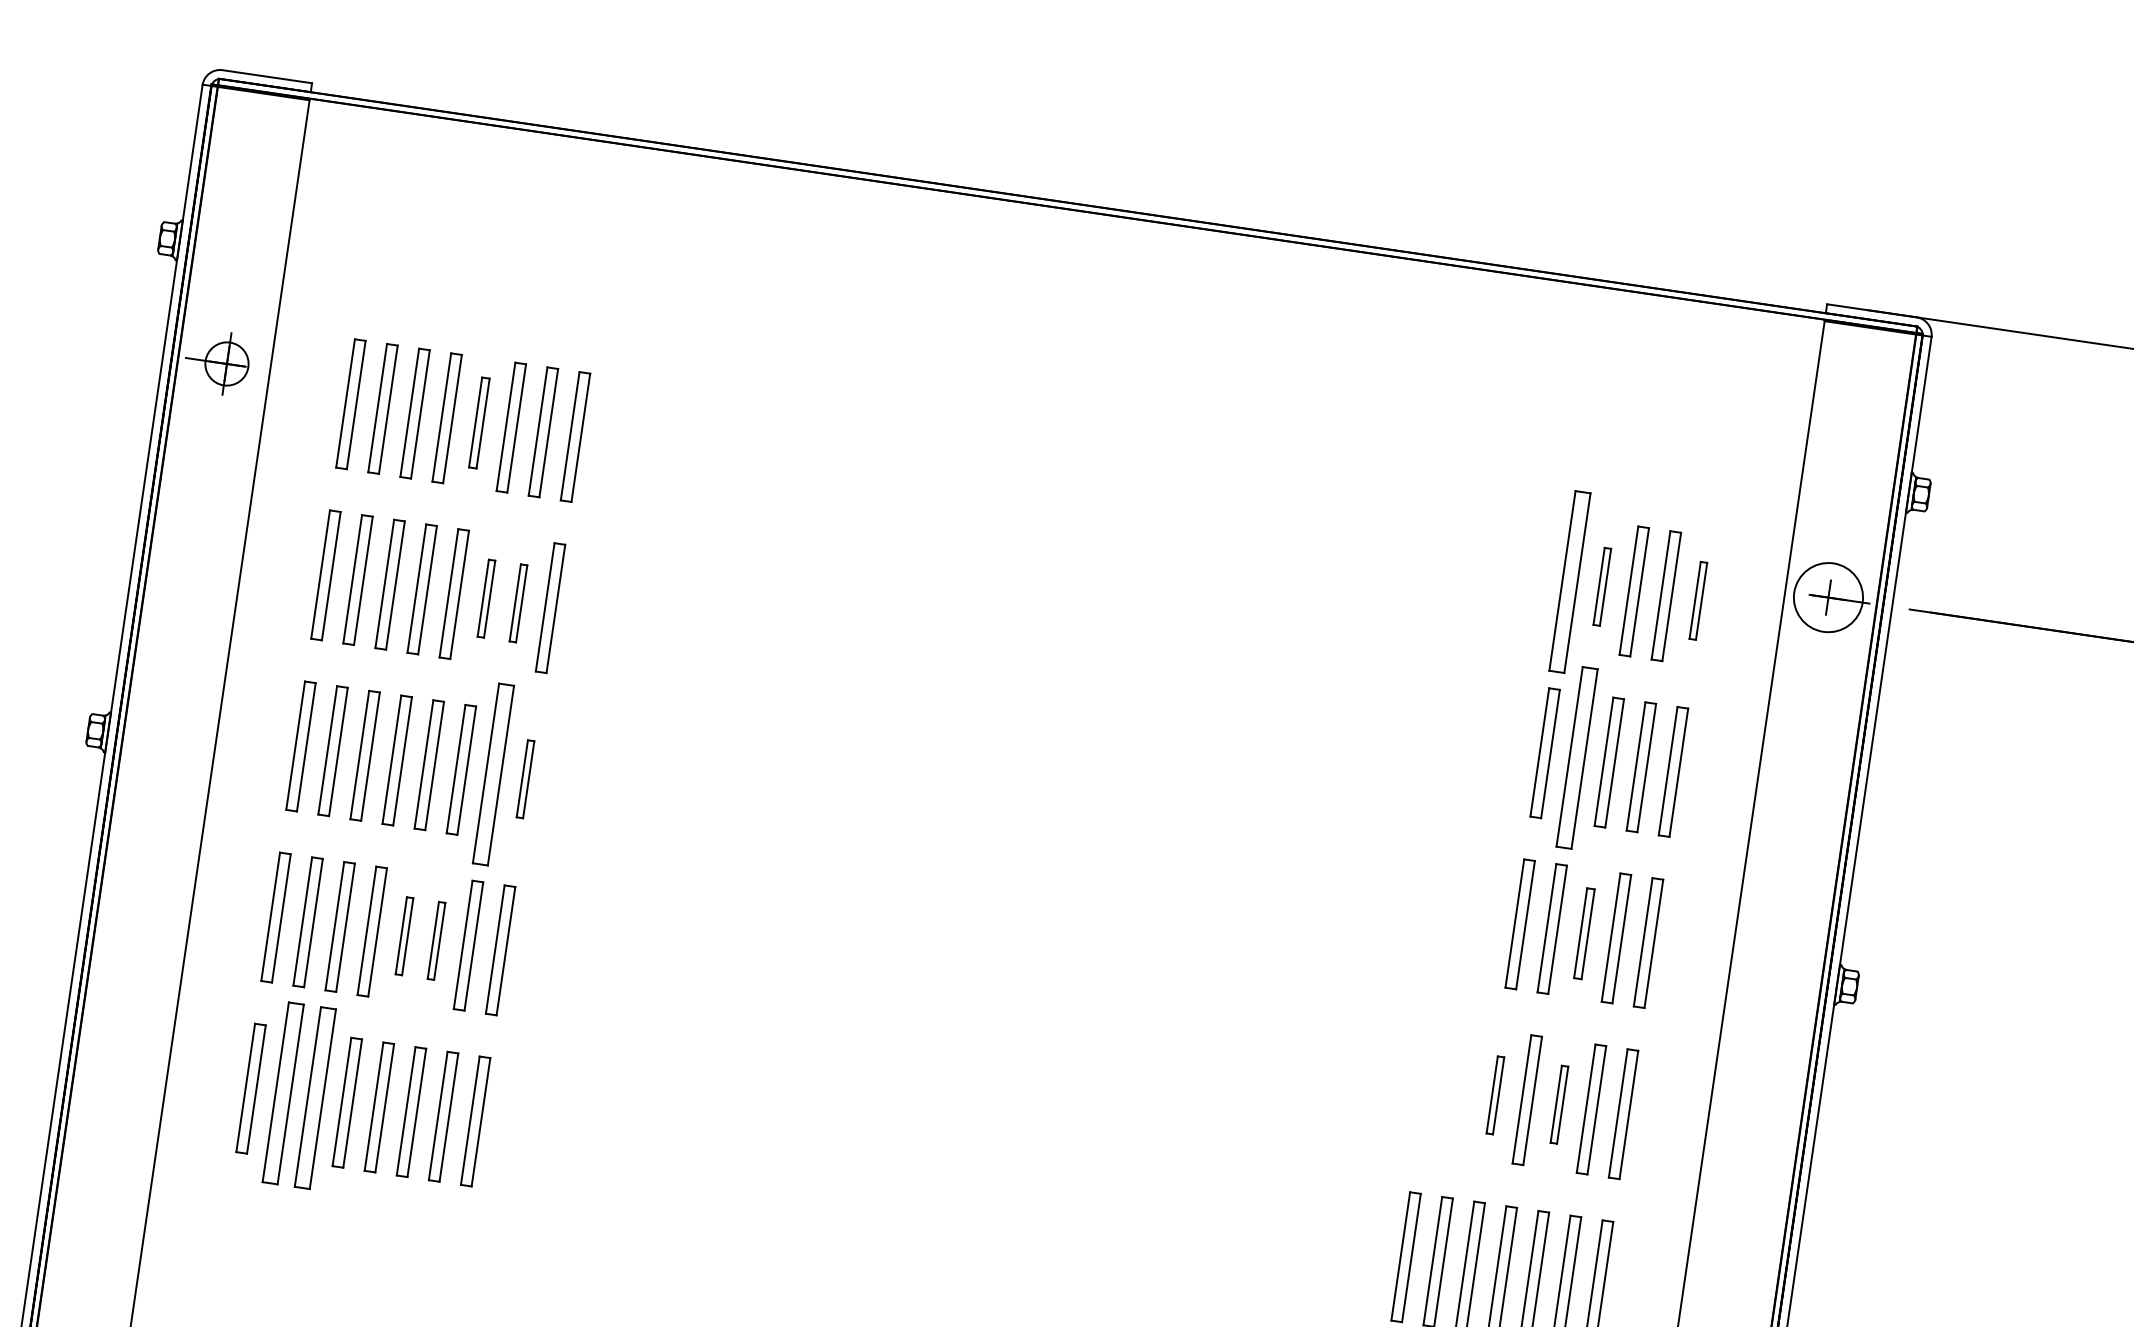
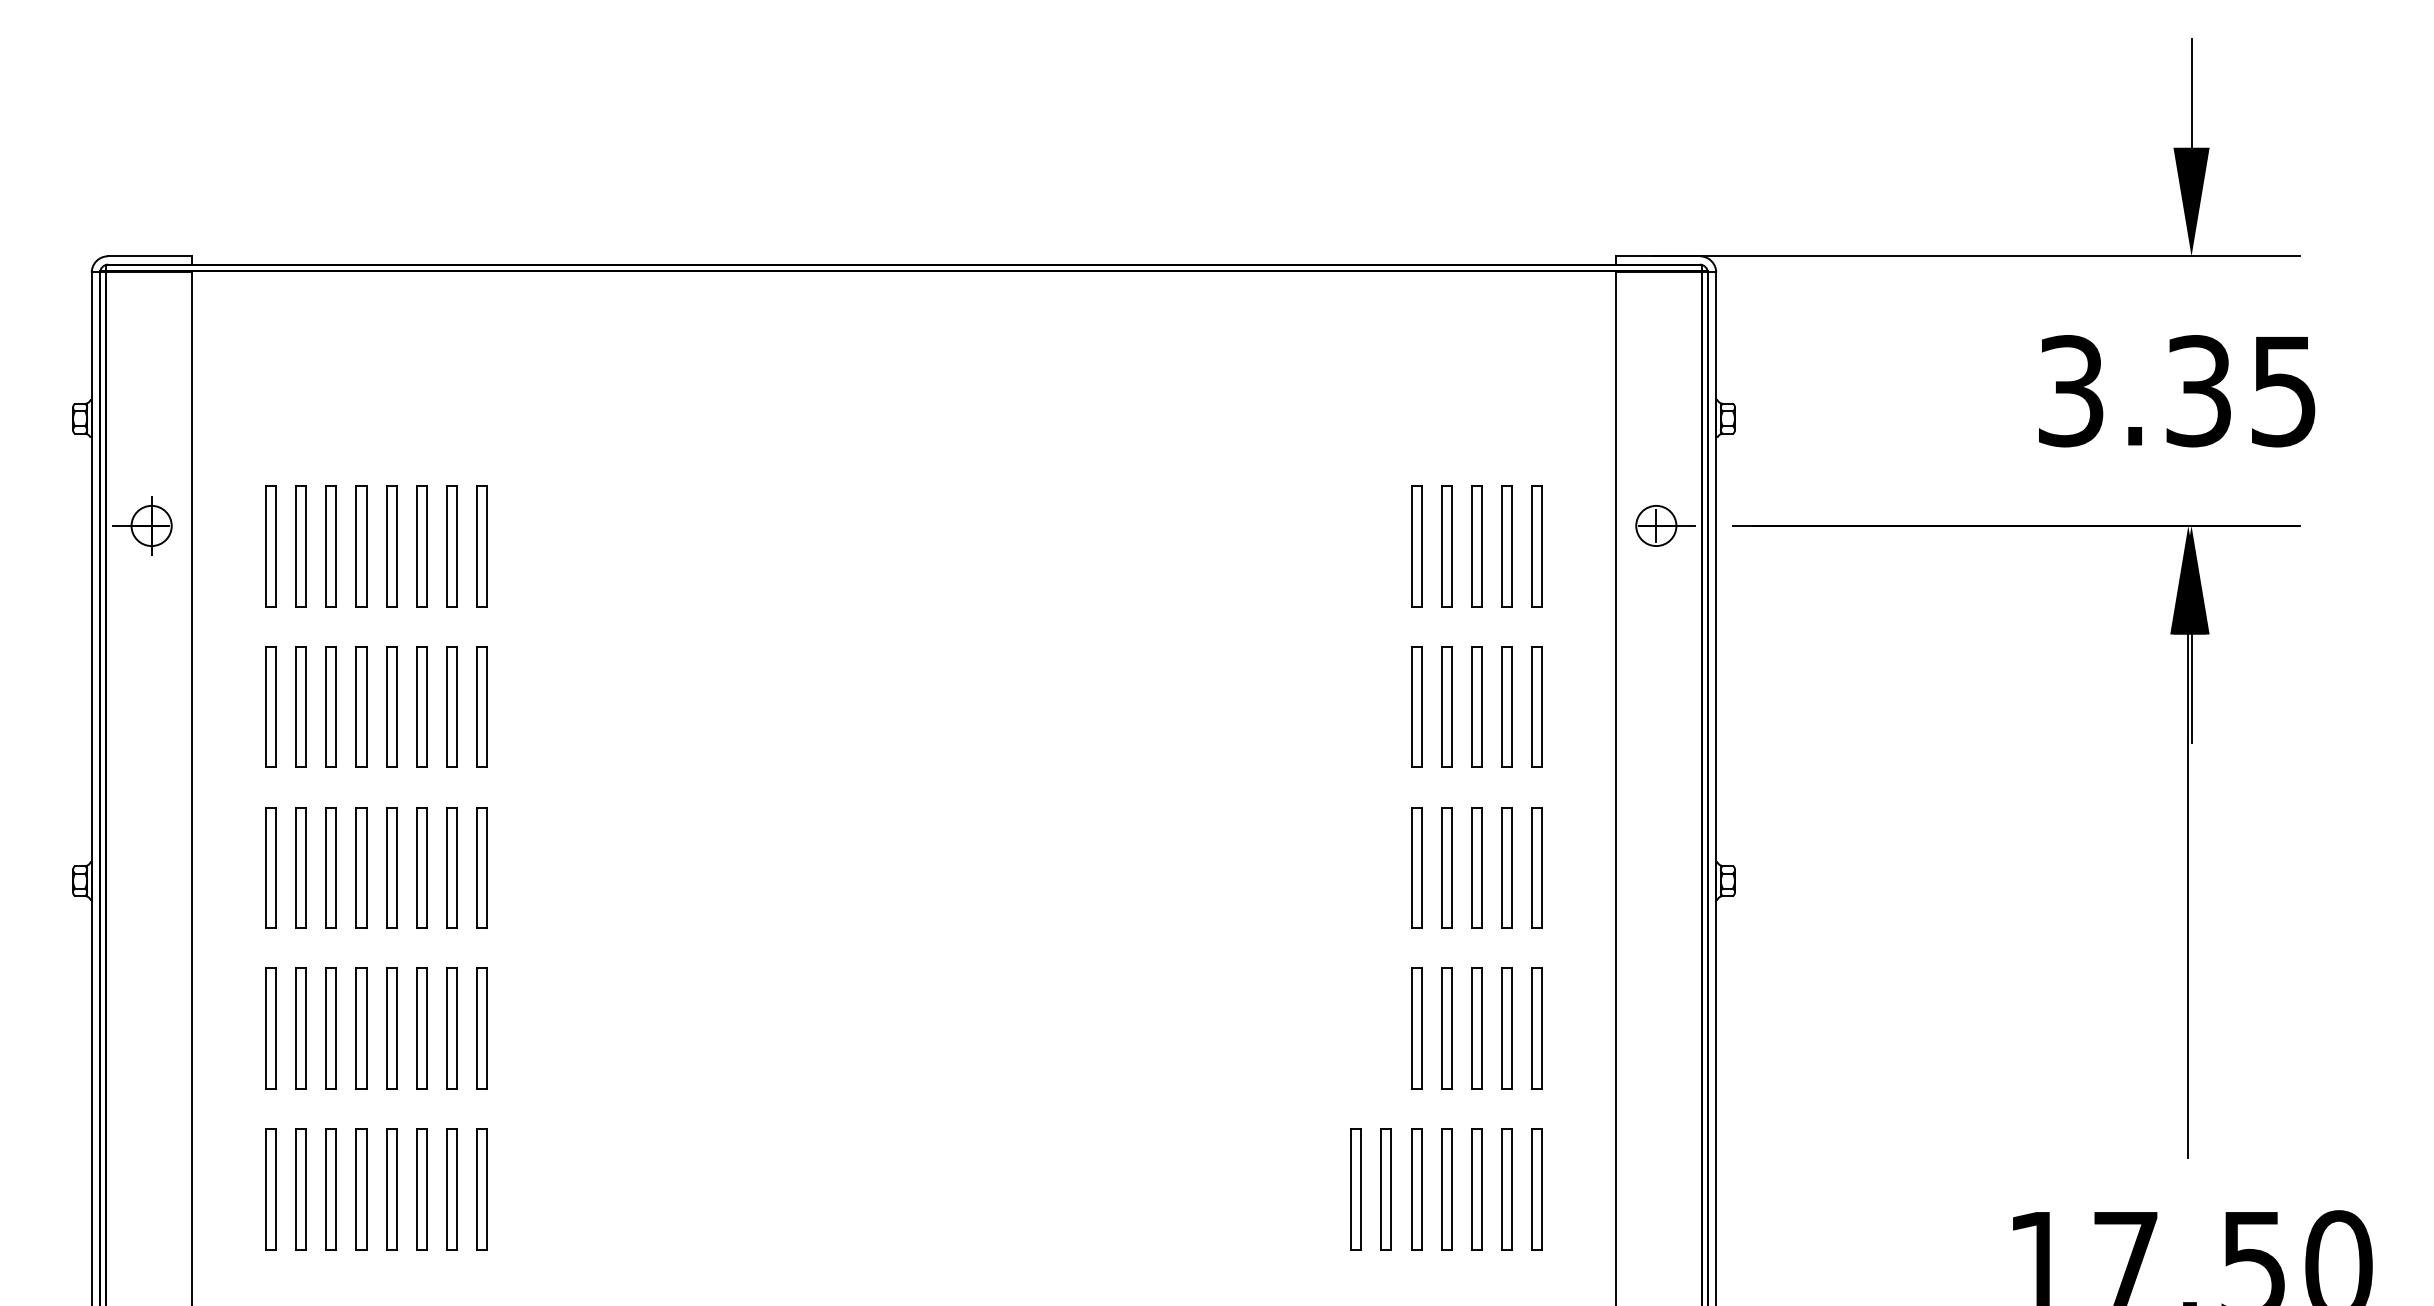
part: (479, 423) -> (391, 546), size x1.43
part: (1570, 582) -> (1416, 546), size x0.71
part: (1601, 586) -> (1446, 546), size x1.67
circle: (1828, 597) -> (1656, 525), size x0.62
part: (486, 598) -> (421, 706), size x1.67
part: (1697, 600) -> (1536, 546), size x1.67
part: (518, 602) -> (451, 706), size x1.67
part: (1577, 757) -> (1446, 706), size x0.71
part: (493, 774) -> (451, 867), size x0.71
part: (525, 778) -> (481, 867), size x1.67
part: (1584, 933) -> (1476, 867), size x1.43
part: (404, 936) -> (391, 1028), size x1.67
part: (436, 940) -> (421, 1028), size x1.67
part: (282, 1093) -> (300, 1189), size x0.71
part: (1495, 1095) -> (1416, 1028), size x1.67
part: (314, 1097) -> (330, 1189), size x0.71
part: (1559, 1104) -> (1476, 1028), size x1.67

